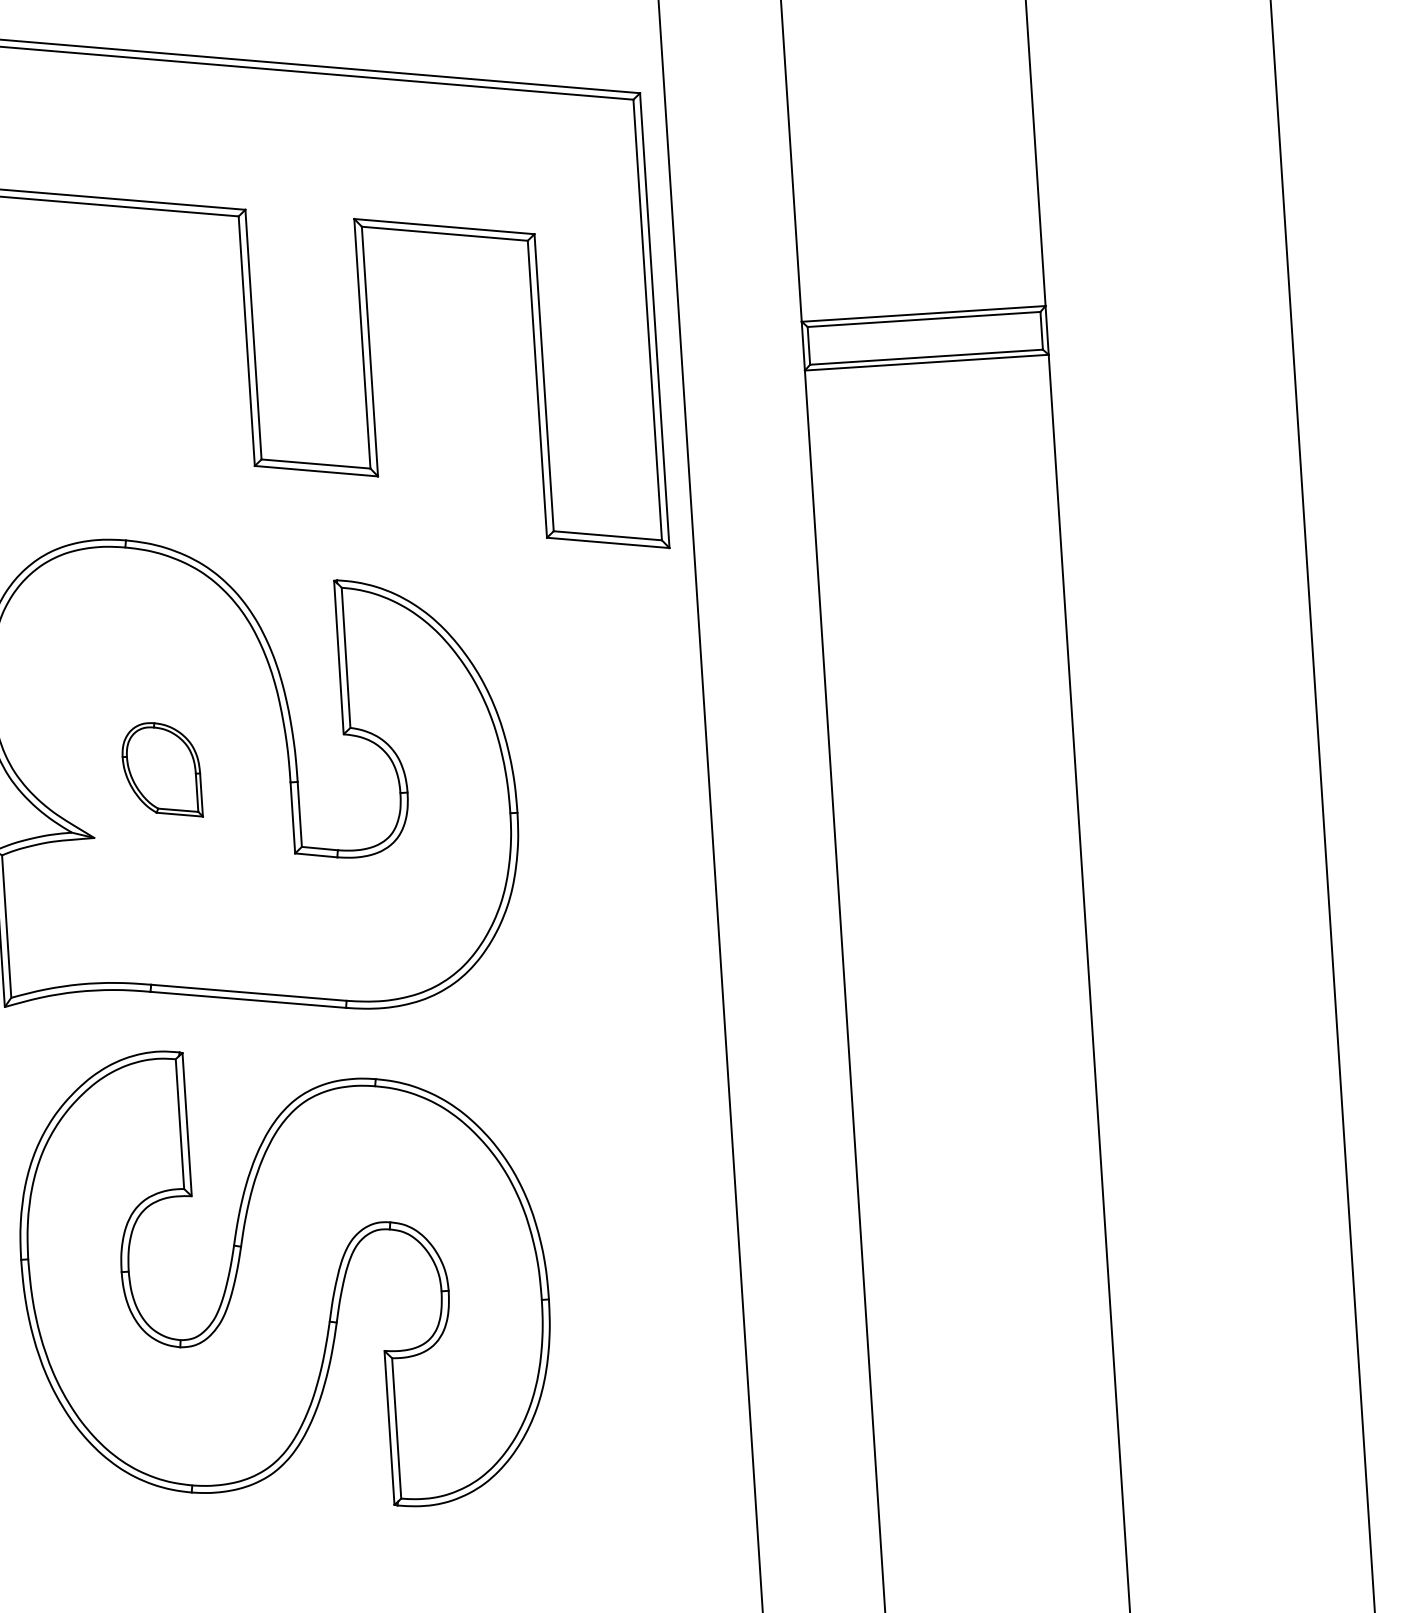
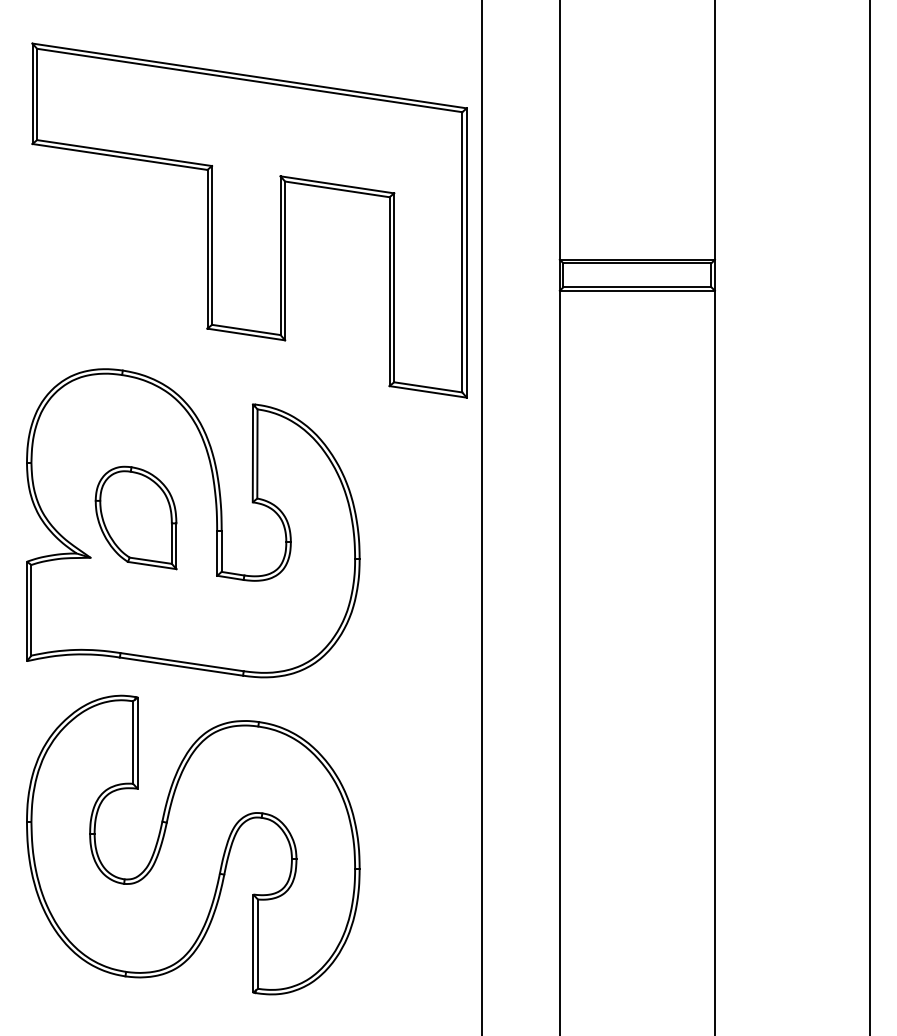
part: (160, 770) -> (135, 517), size x1.67

